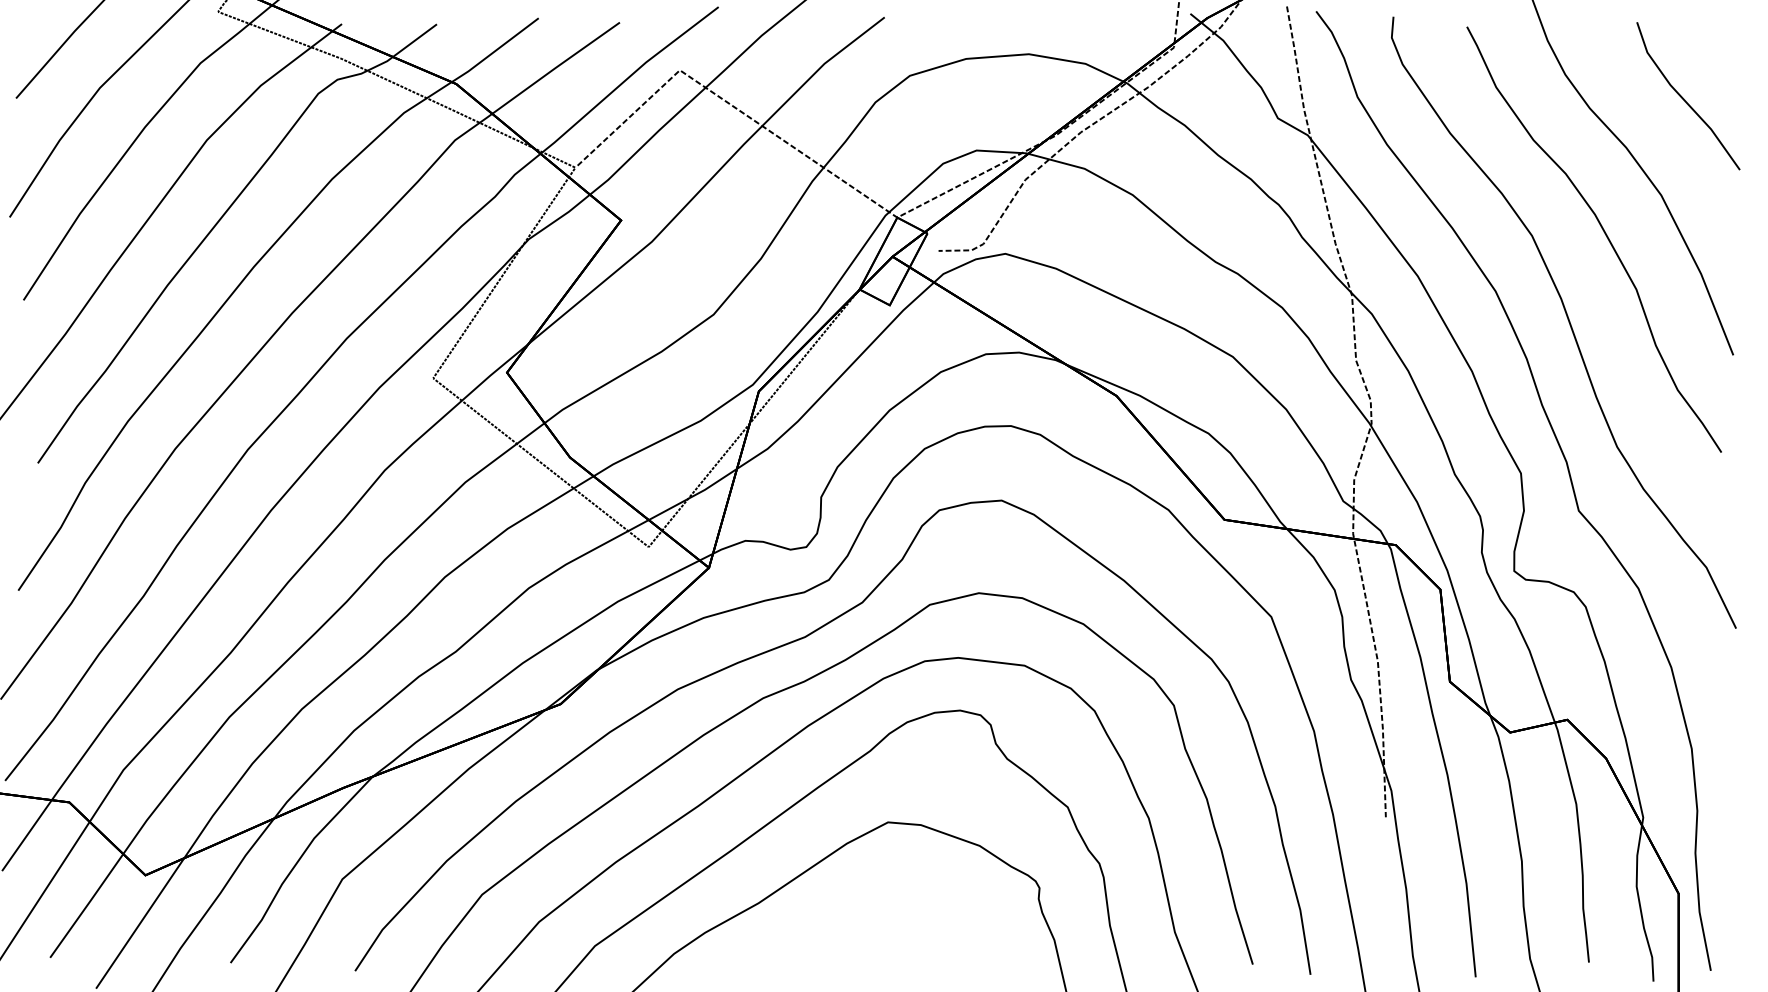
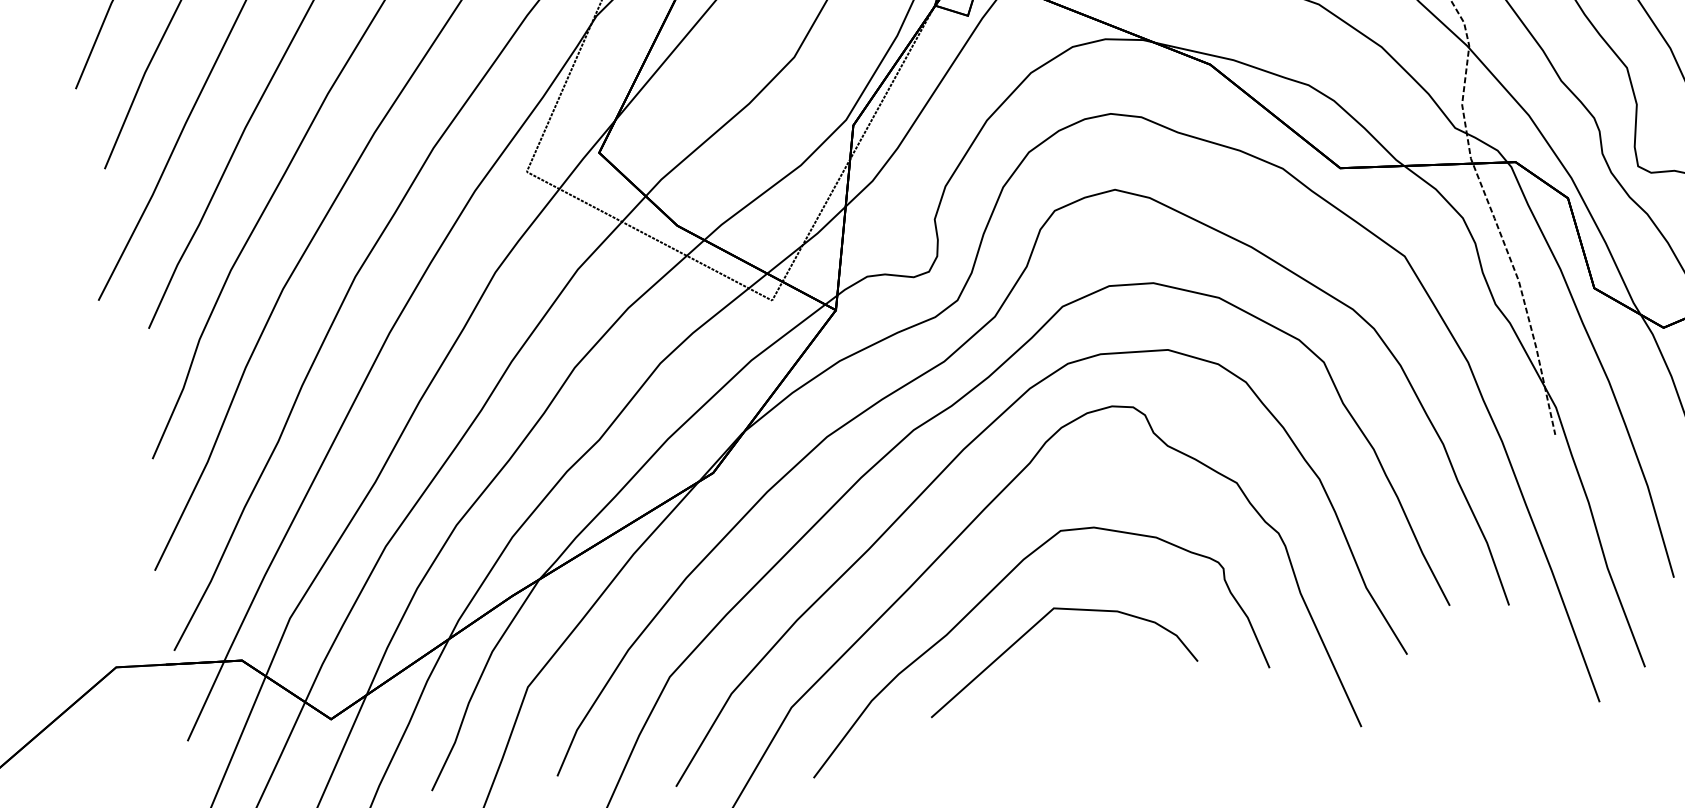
part: (848, 909) -> (1037, 624), added

